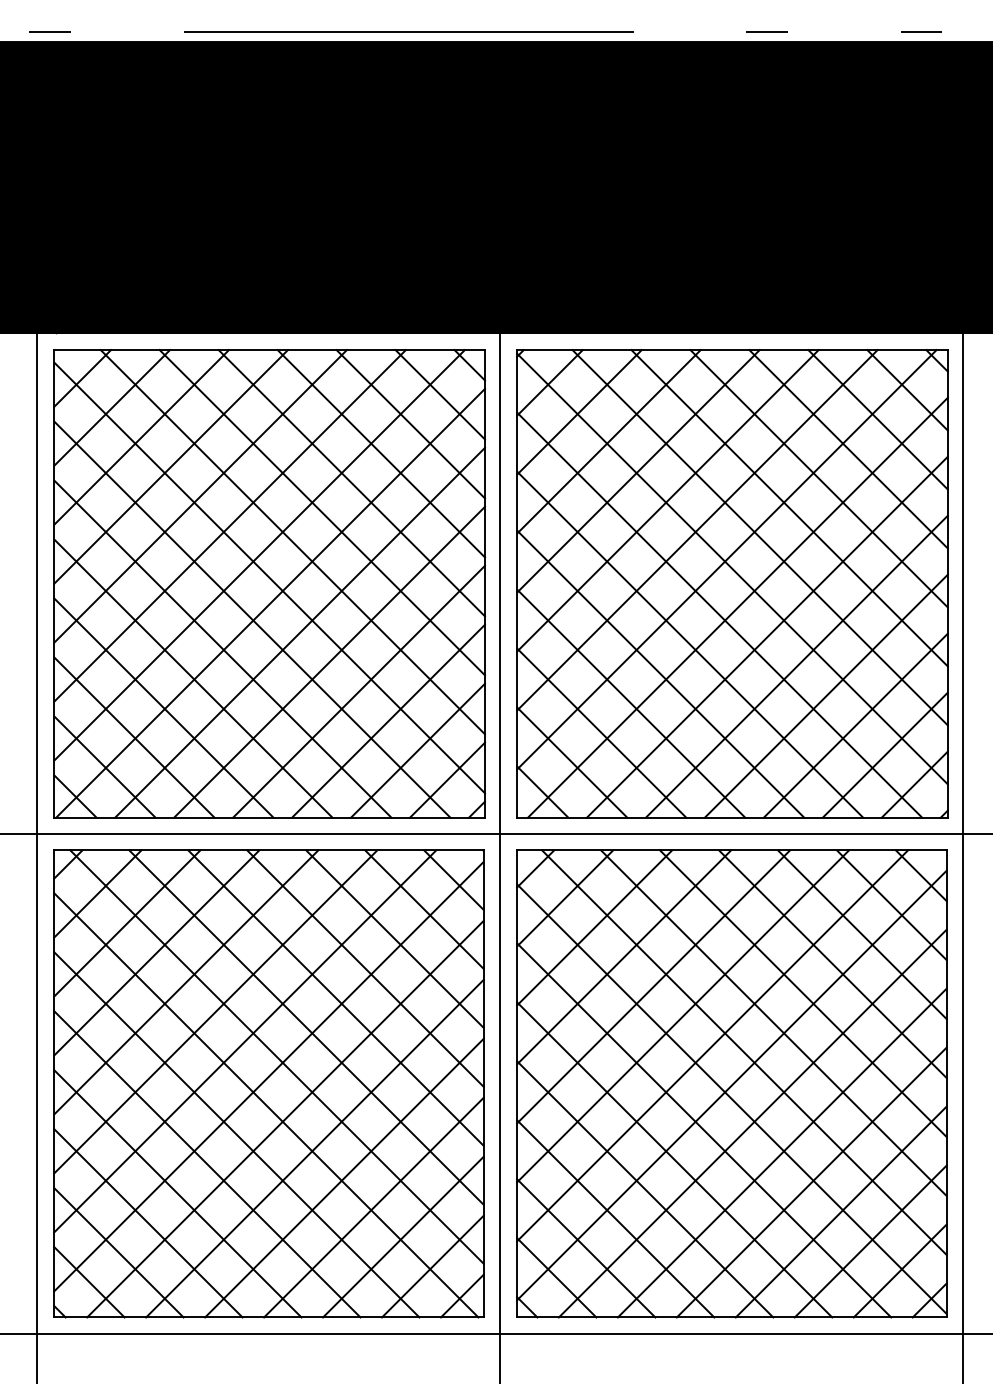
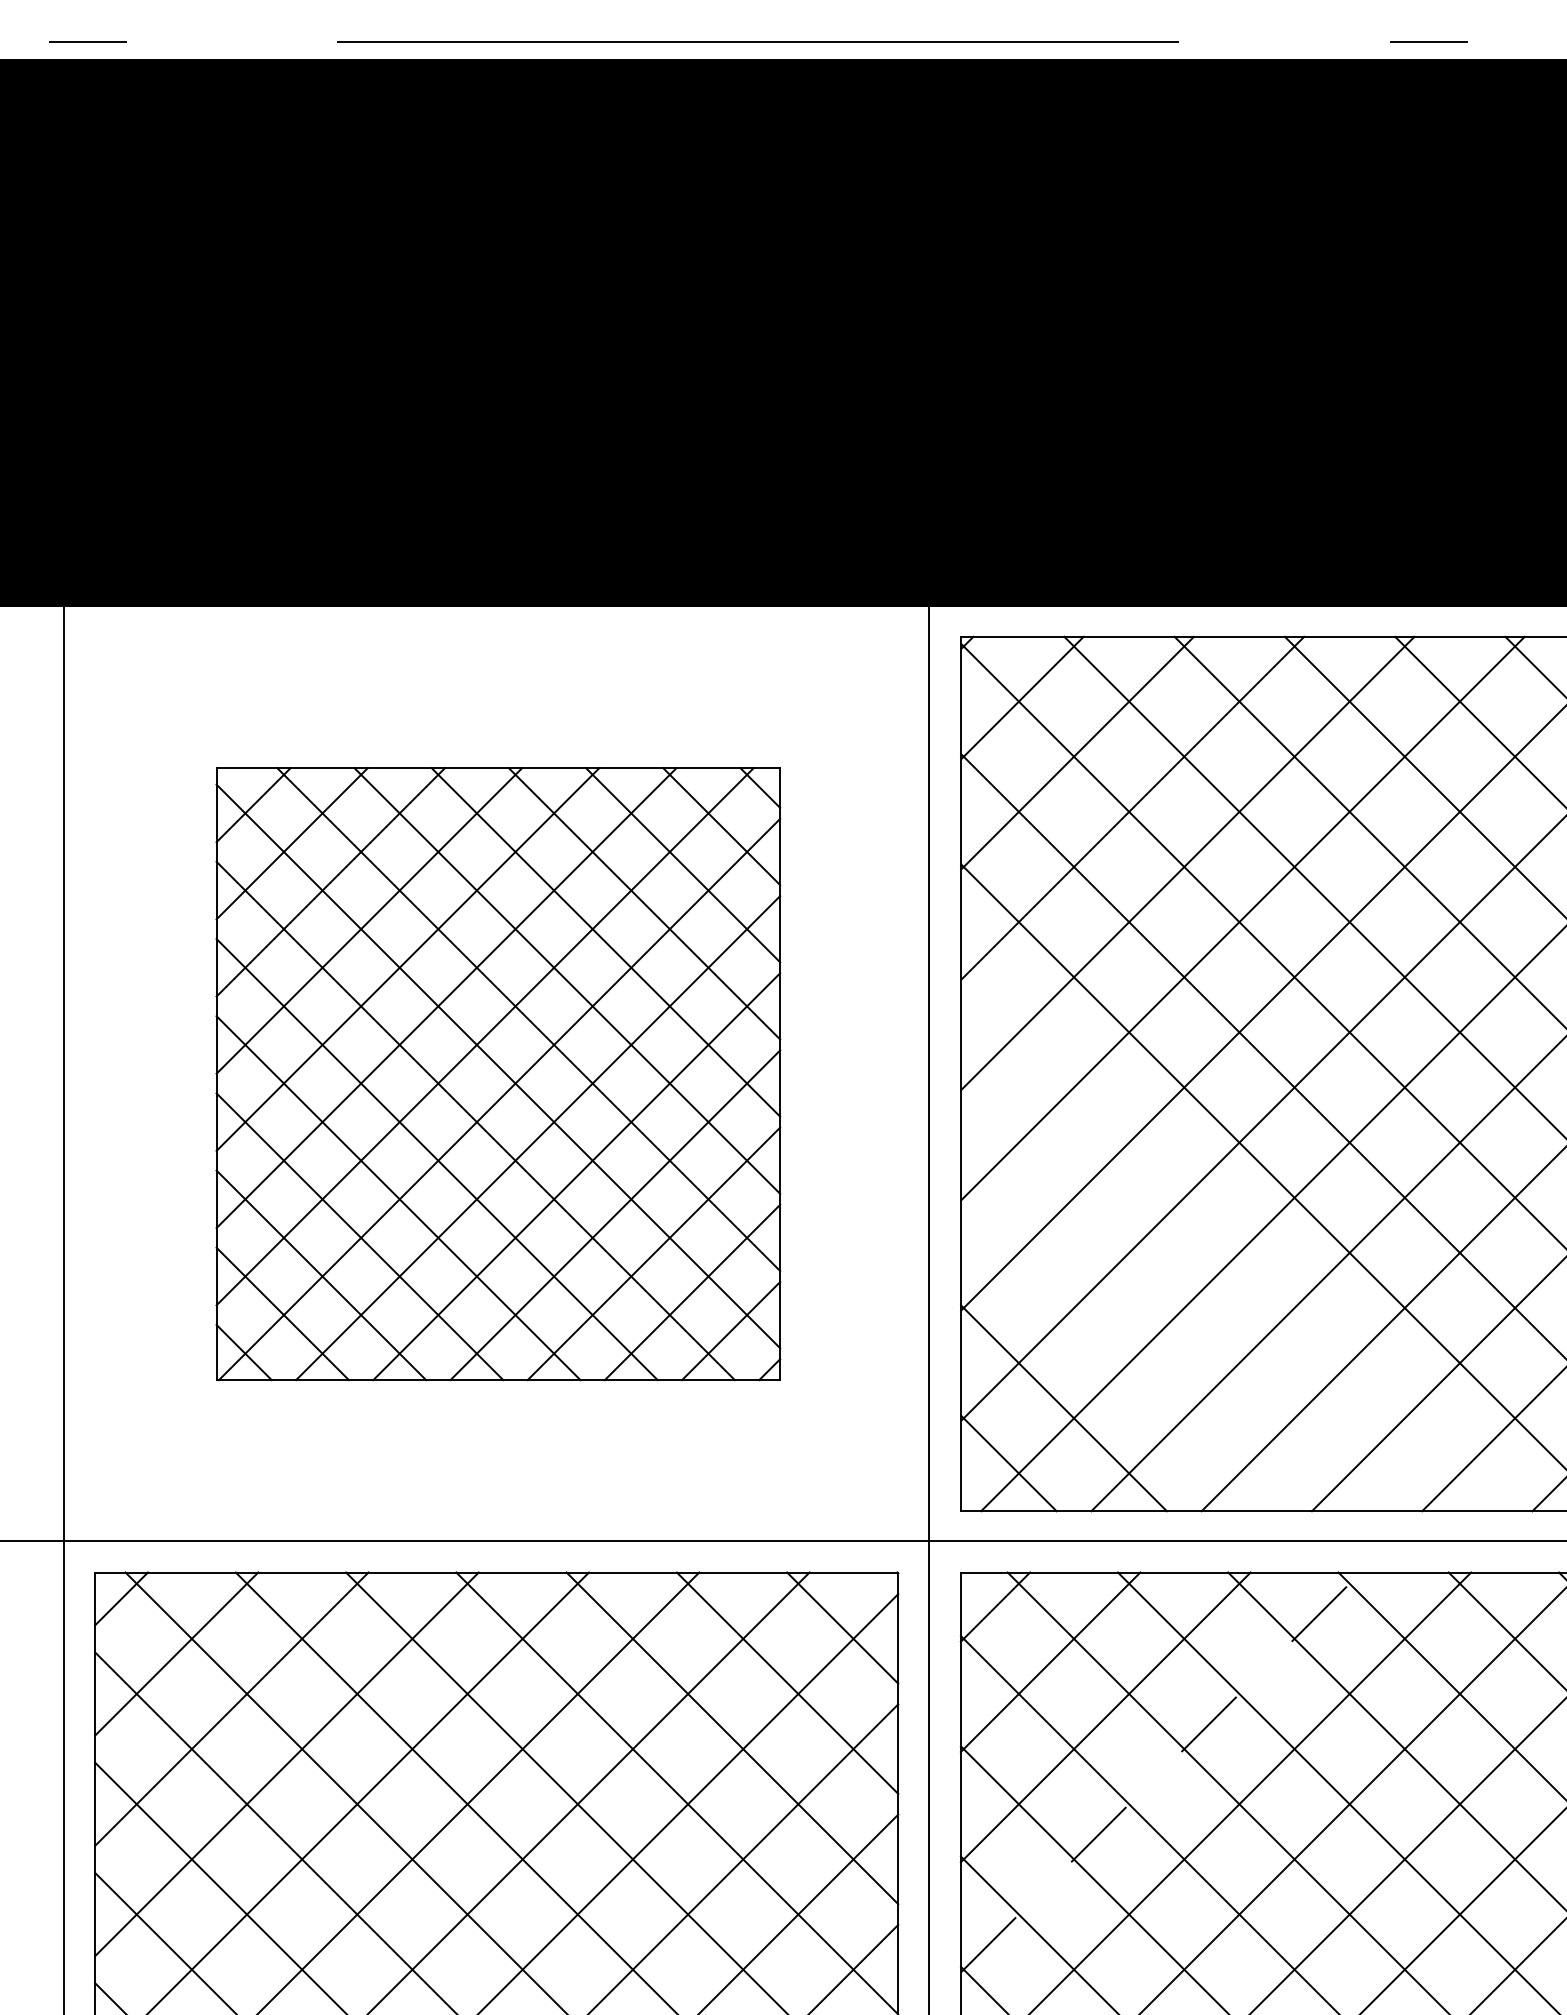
part: (269, 583) -> (497, 1073), size x0.7
line: (660, 673) -> (1228, 1241), removed
line: (631, 703) -> (1174, 1297), removed
line: (601, 732) -> (1118, 1351), removed
line: (624, 957) -> (1161, 1772), solid -> dashed

